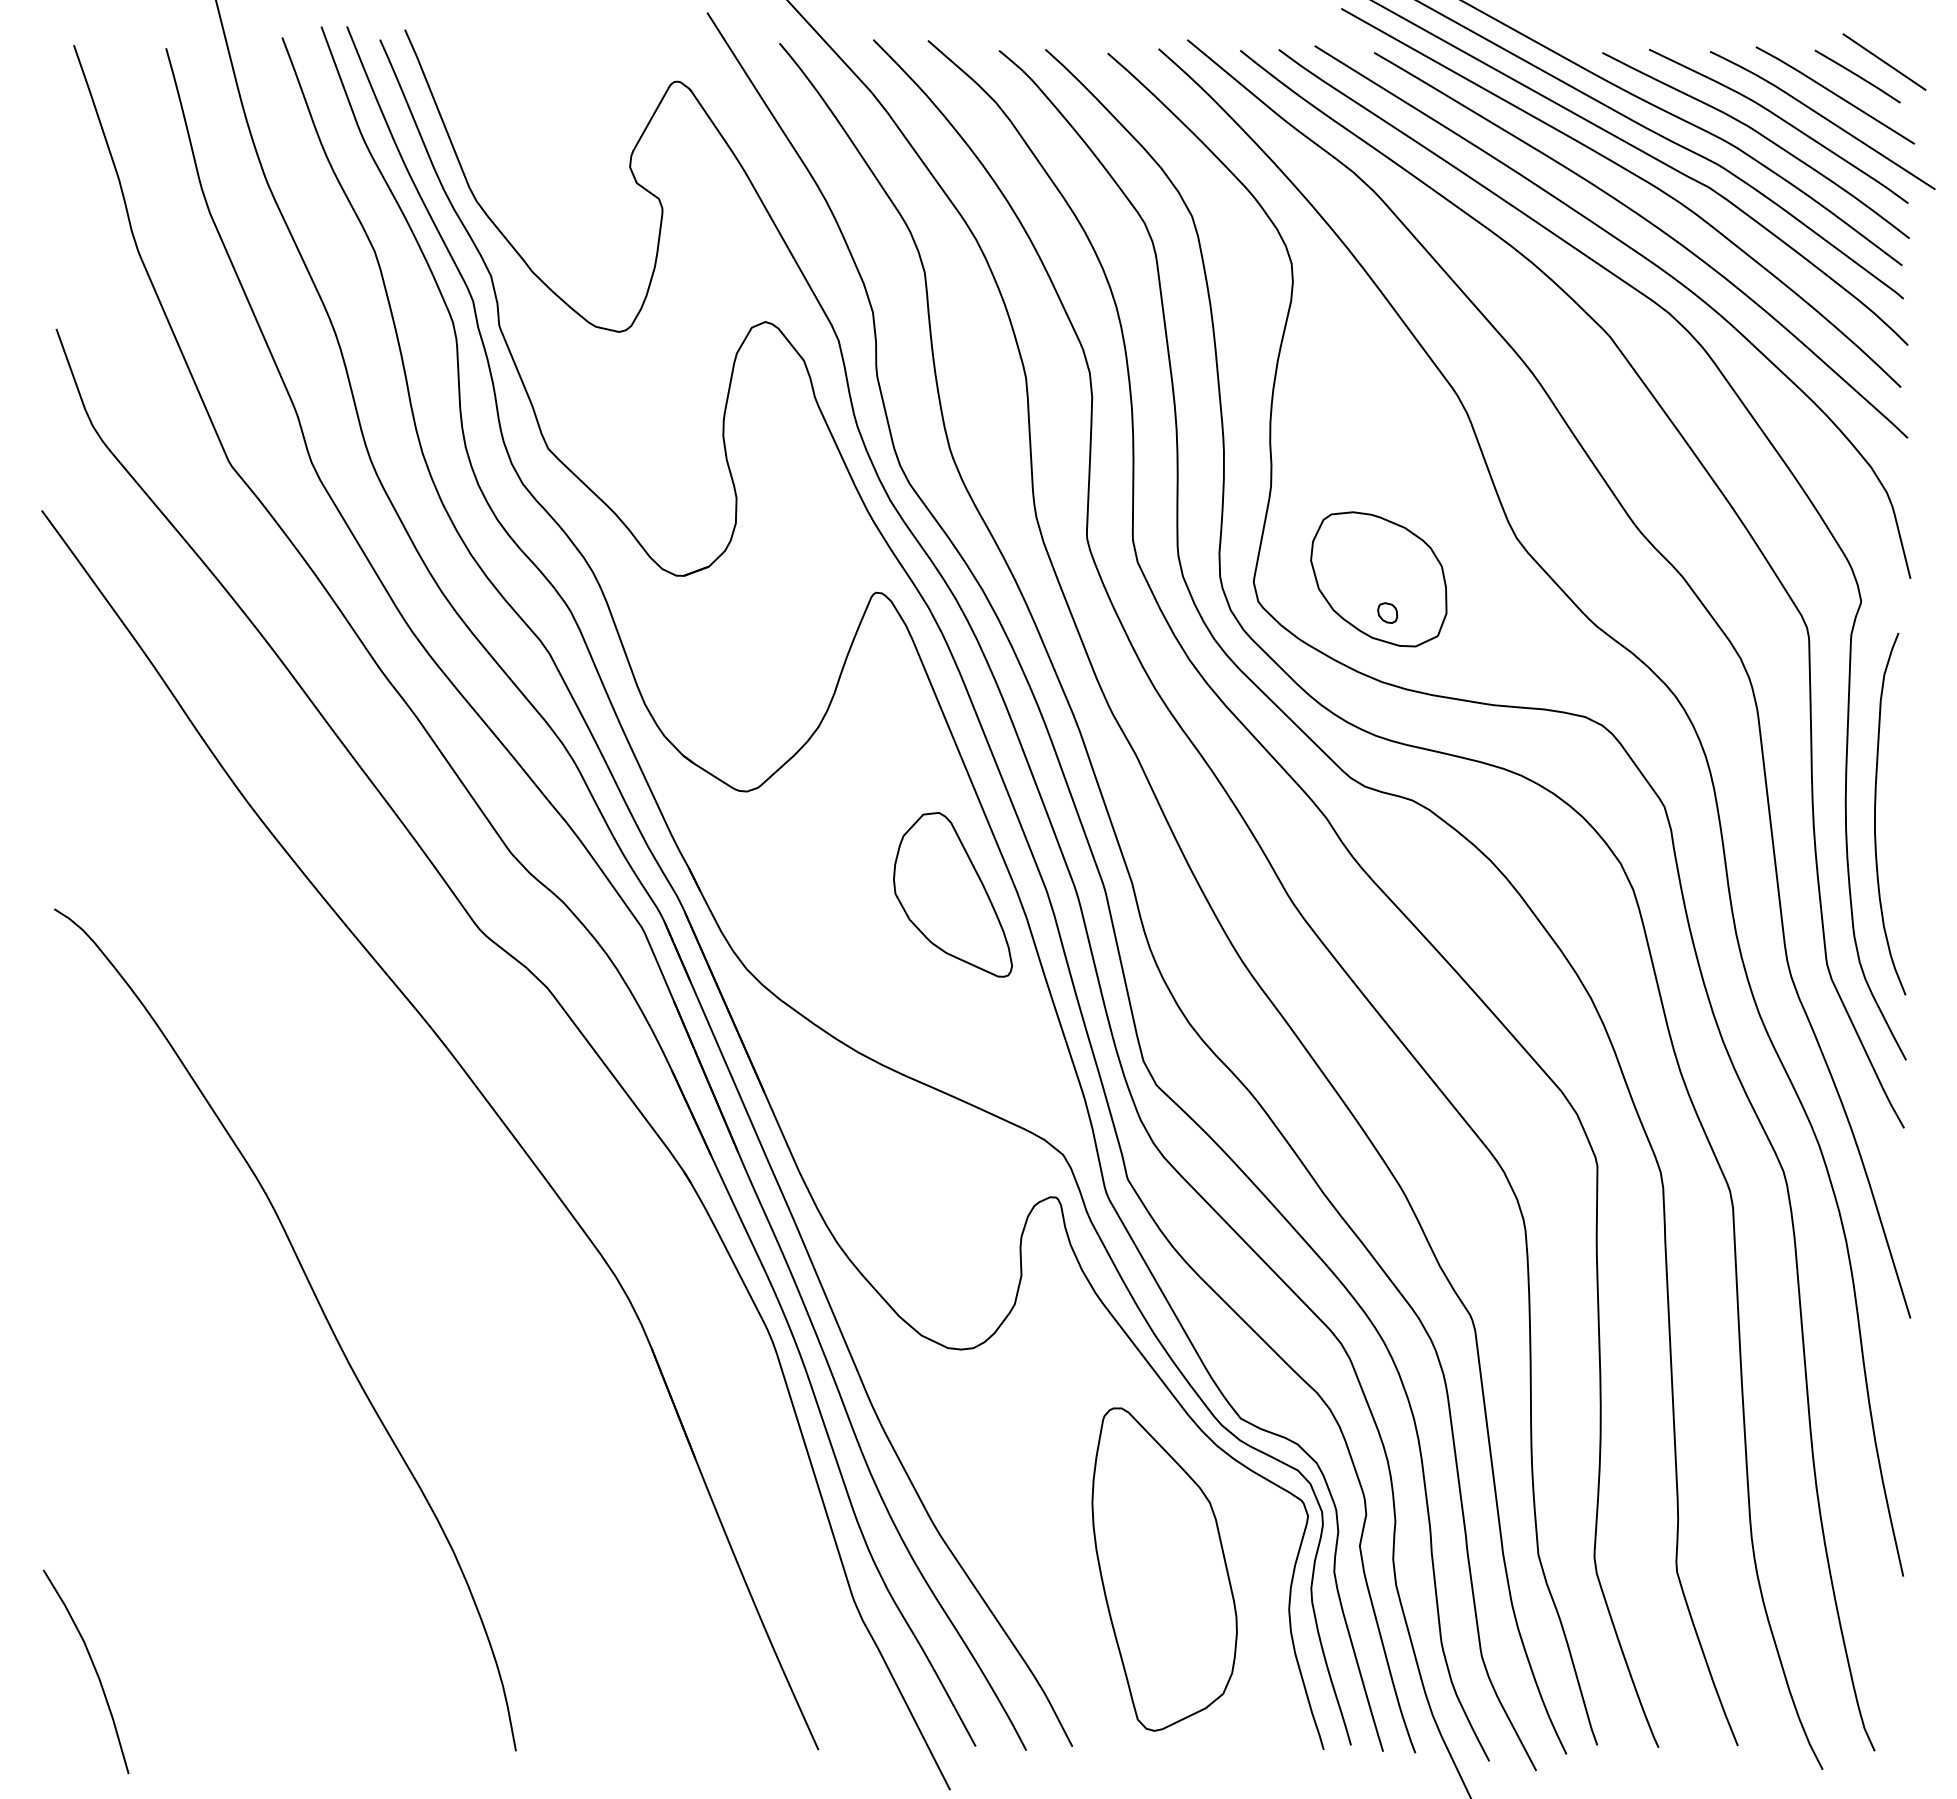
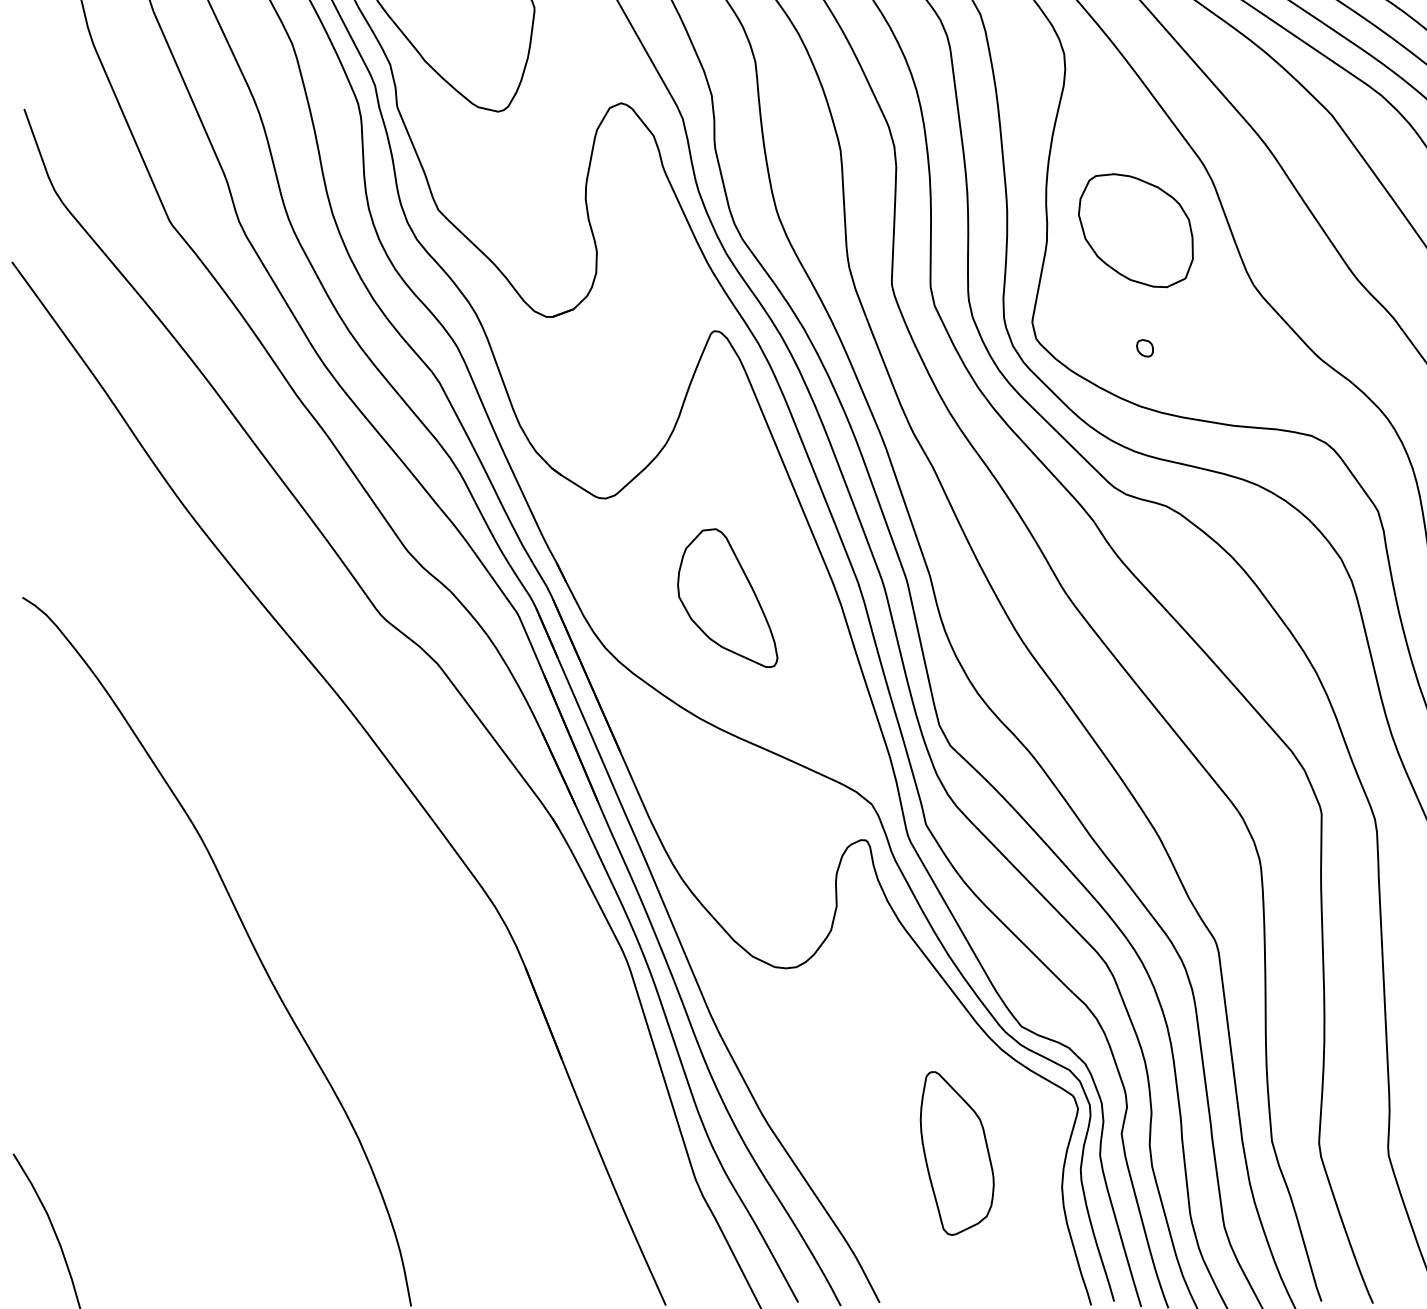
part: (1378, 579) -> (1135, 230), moved
part: (952, 894) -> (727, 597), moved
part: (1164, 1569) -> (957, 1153), size x0.6

